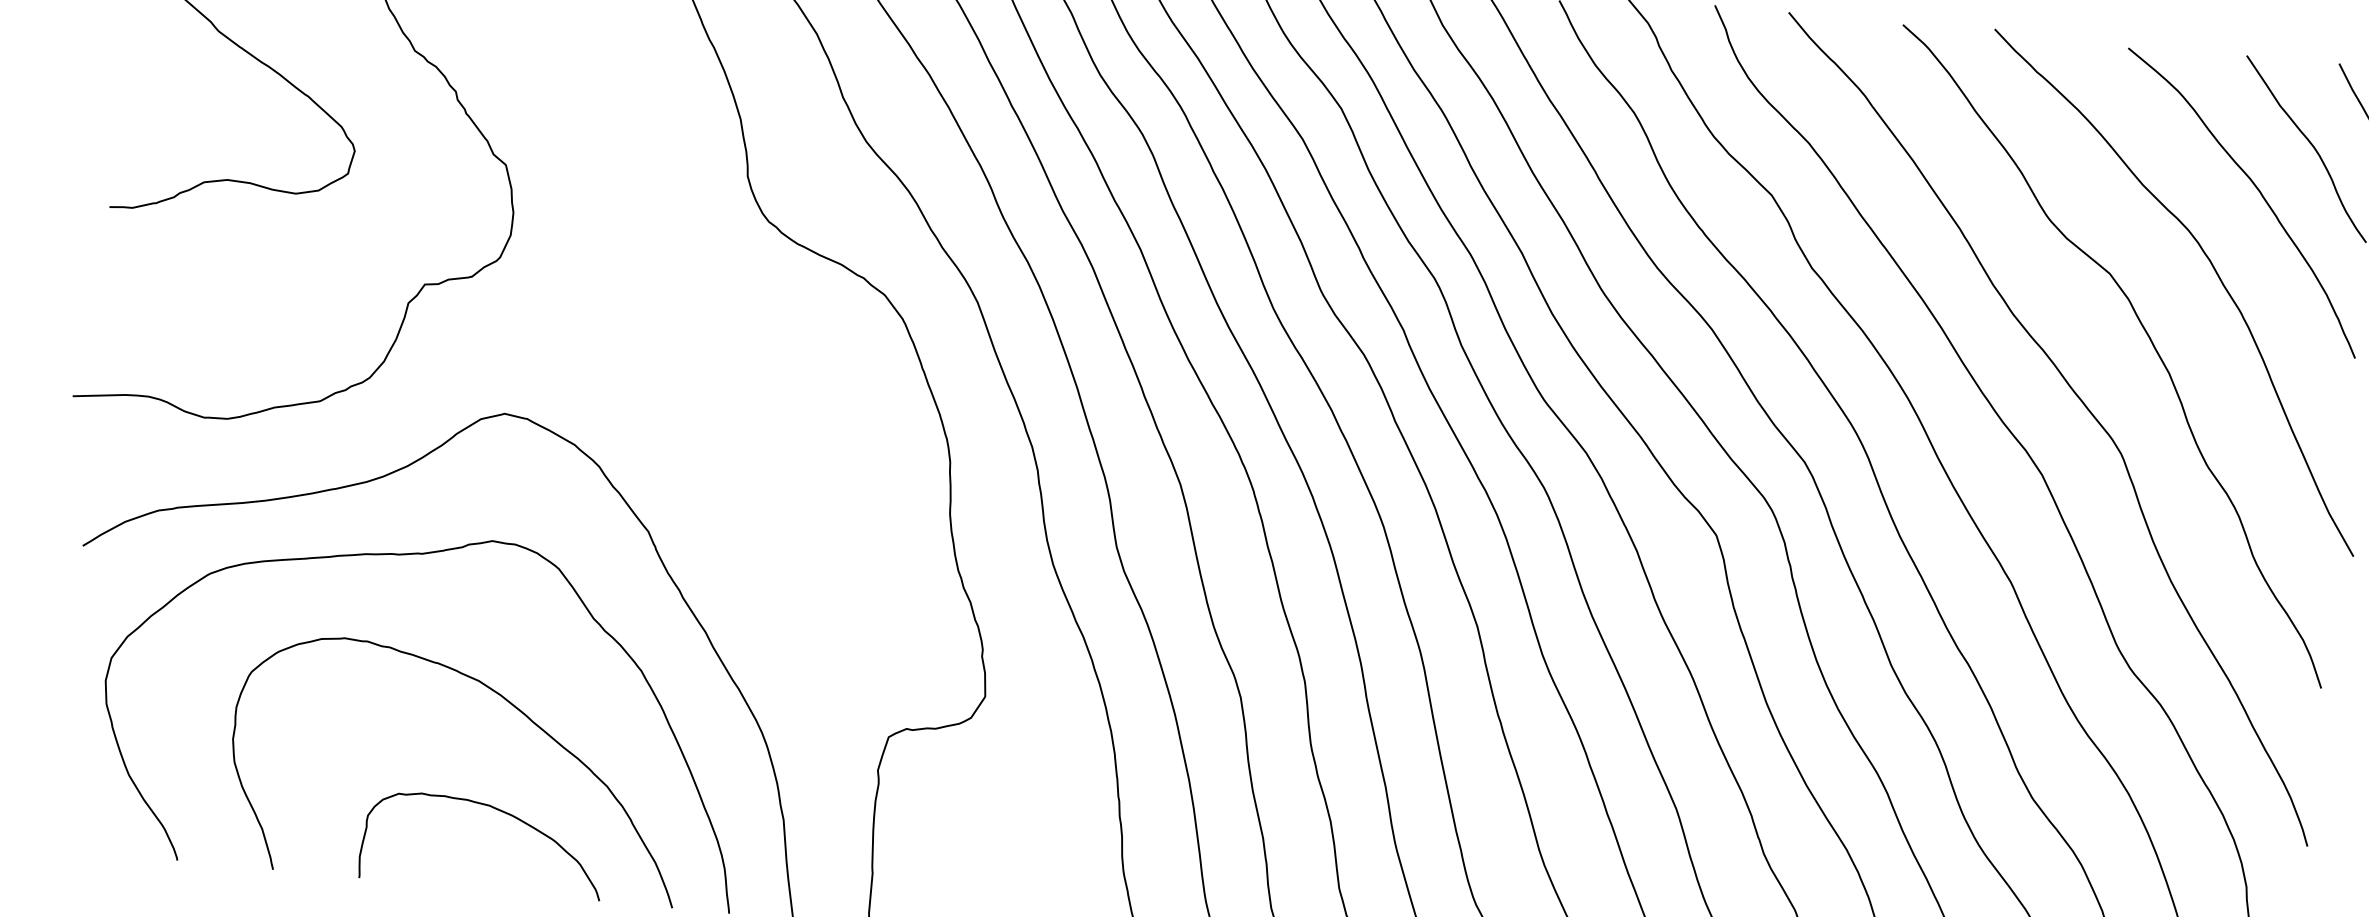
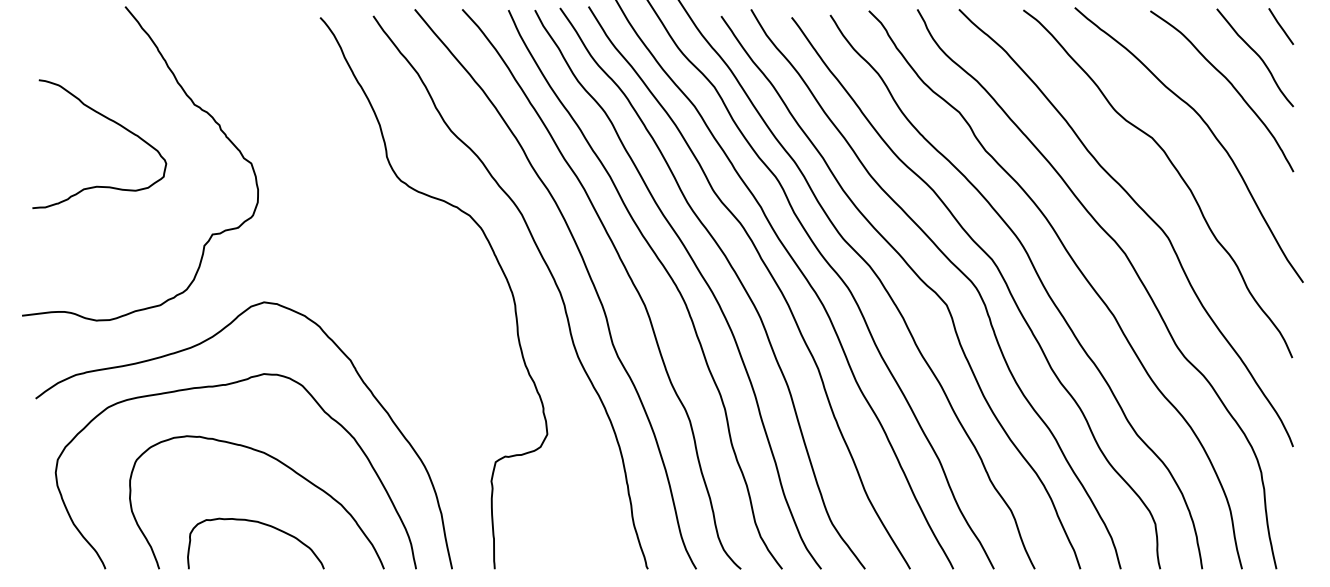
curve: (495, 811) -> (261, 524), moved

